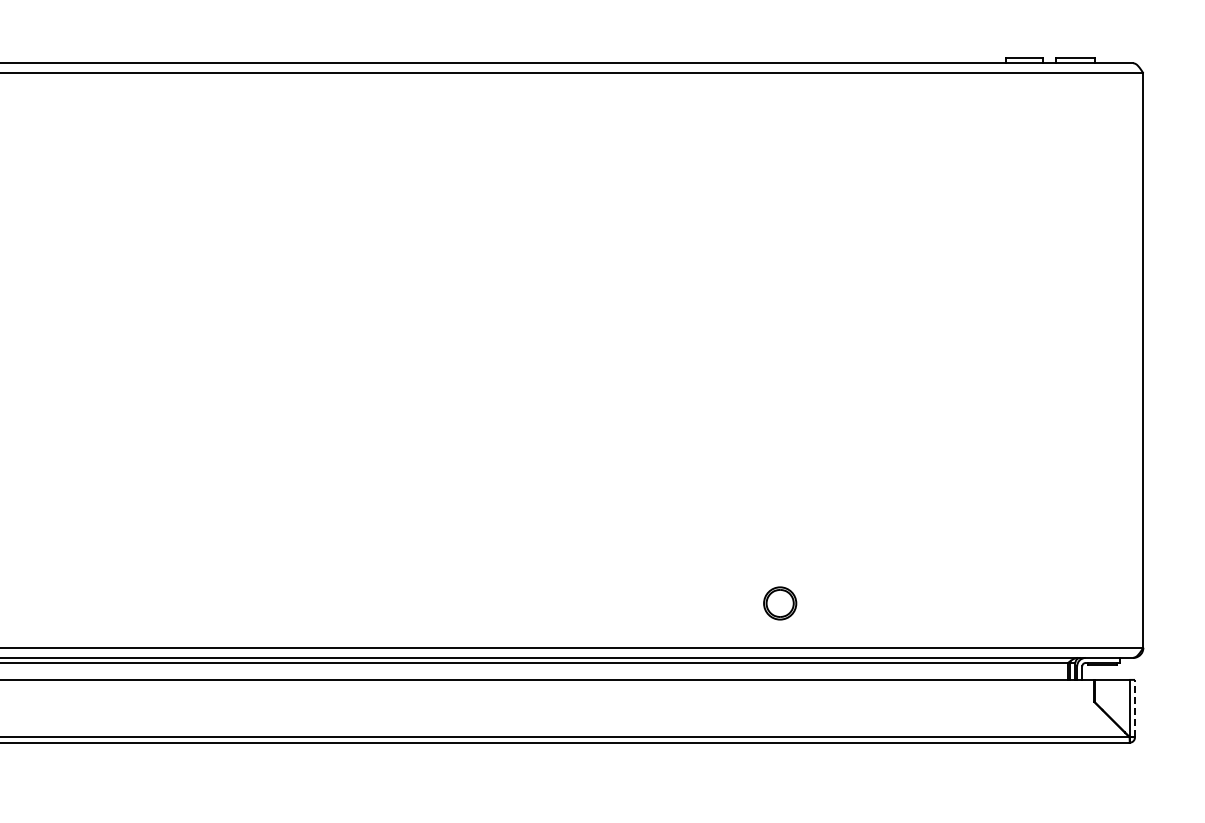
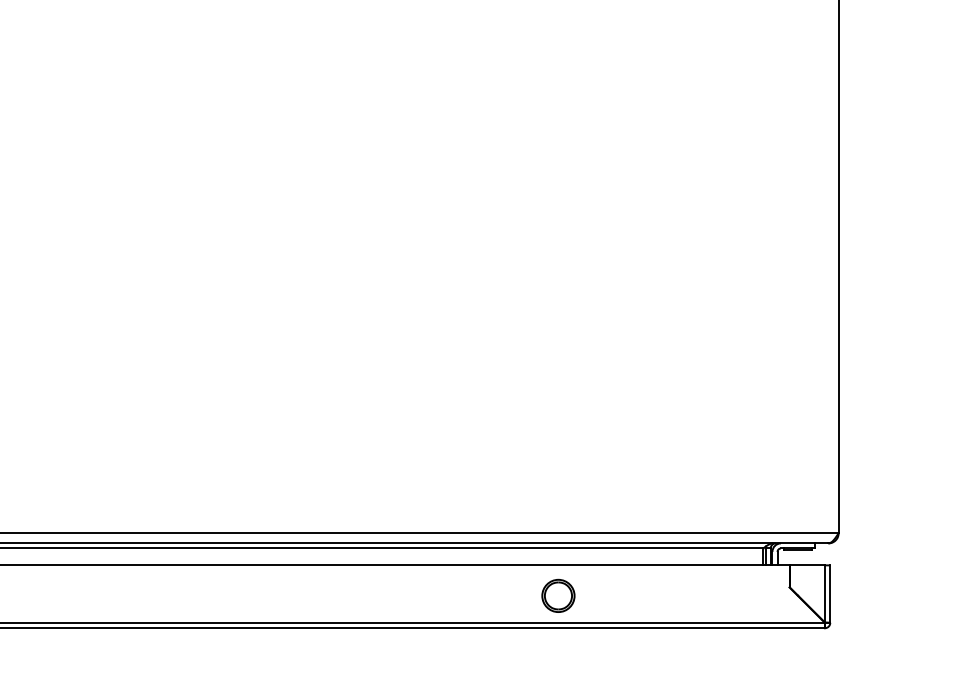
part: (780, 603) -> (558, 595), moved
line: (1135, 708) -> (830, 593), dashed -> solid

